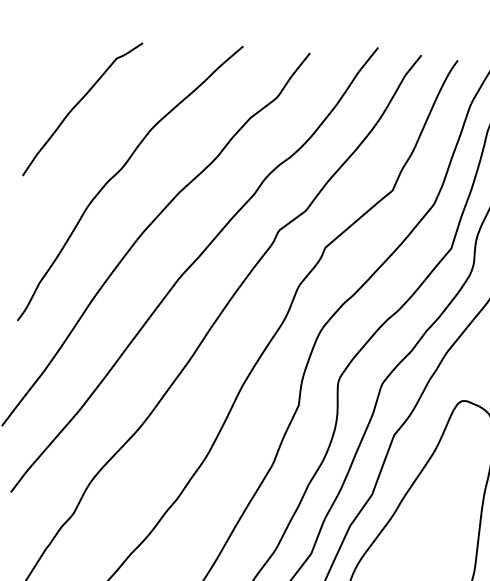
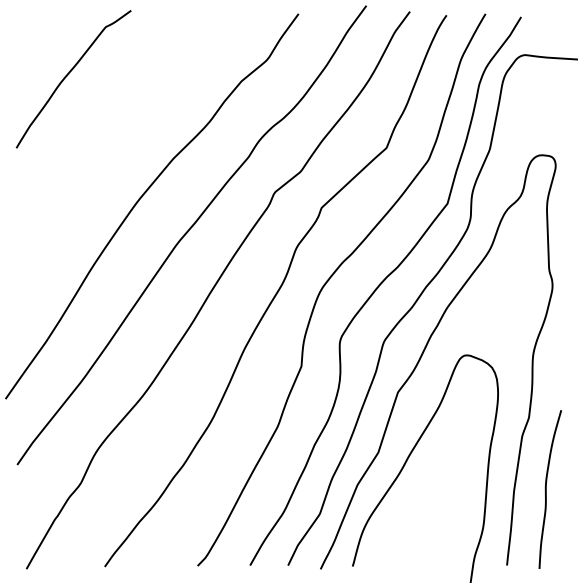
curve: (120, 172) -> (113, 140), removed

